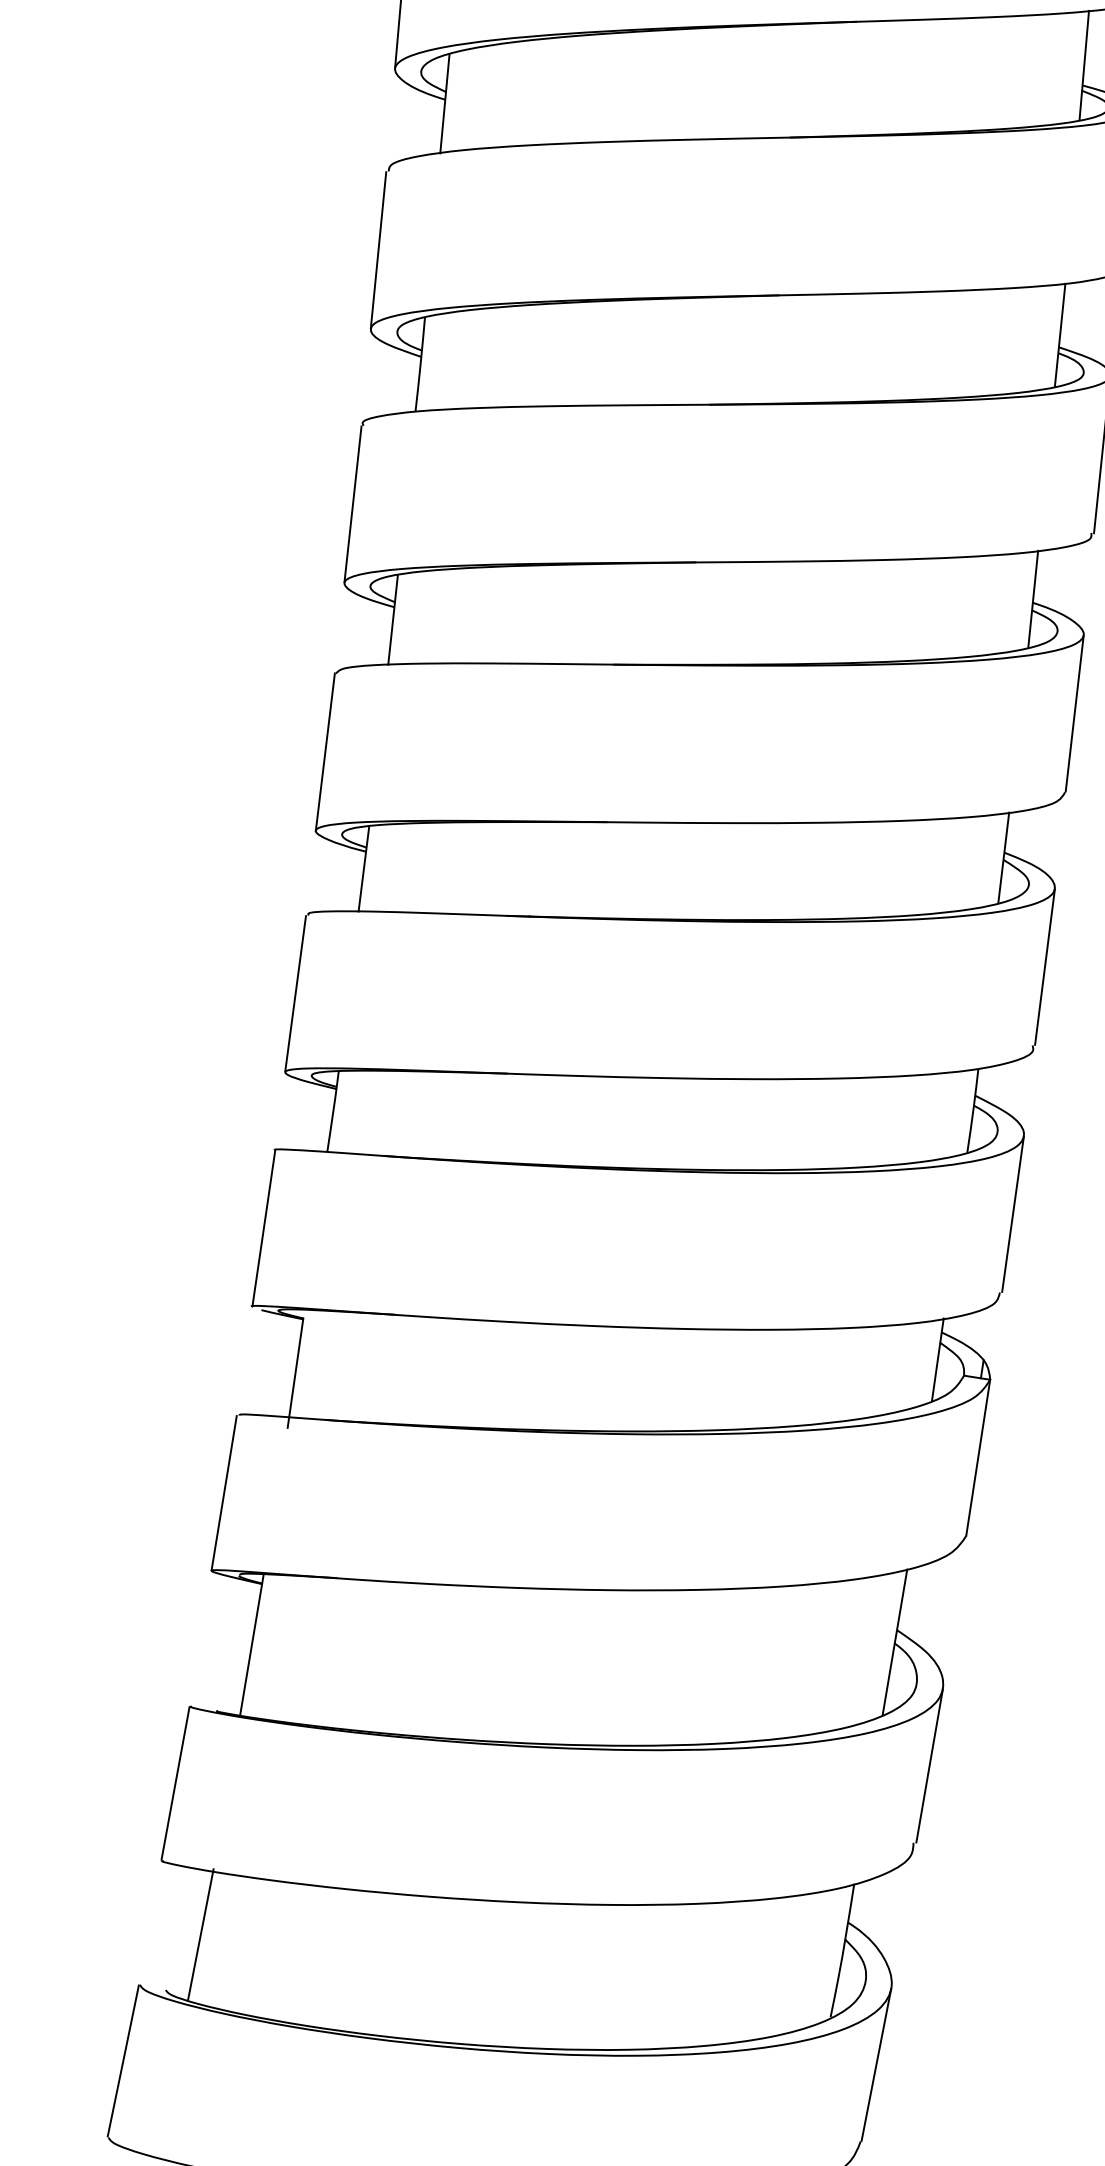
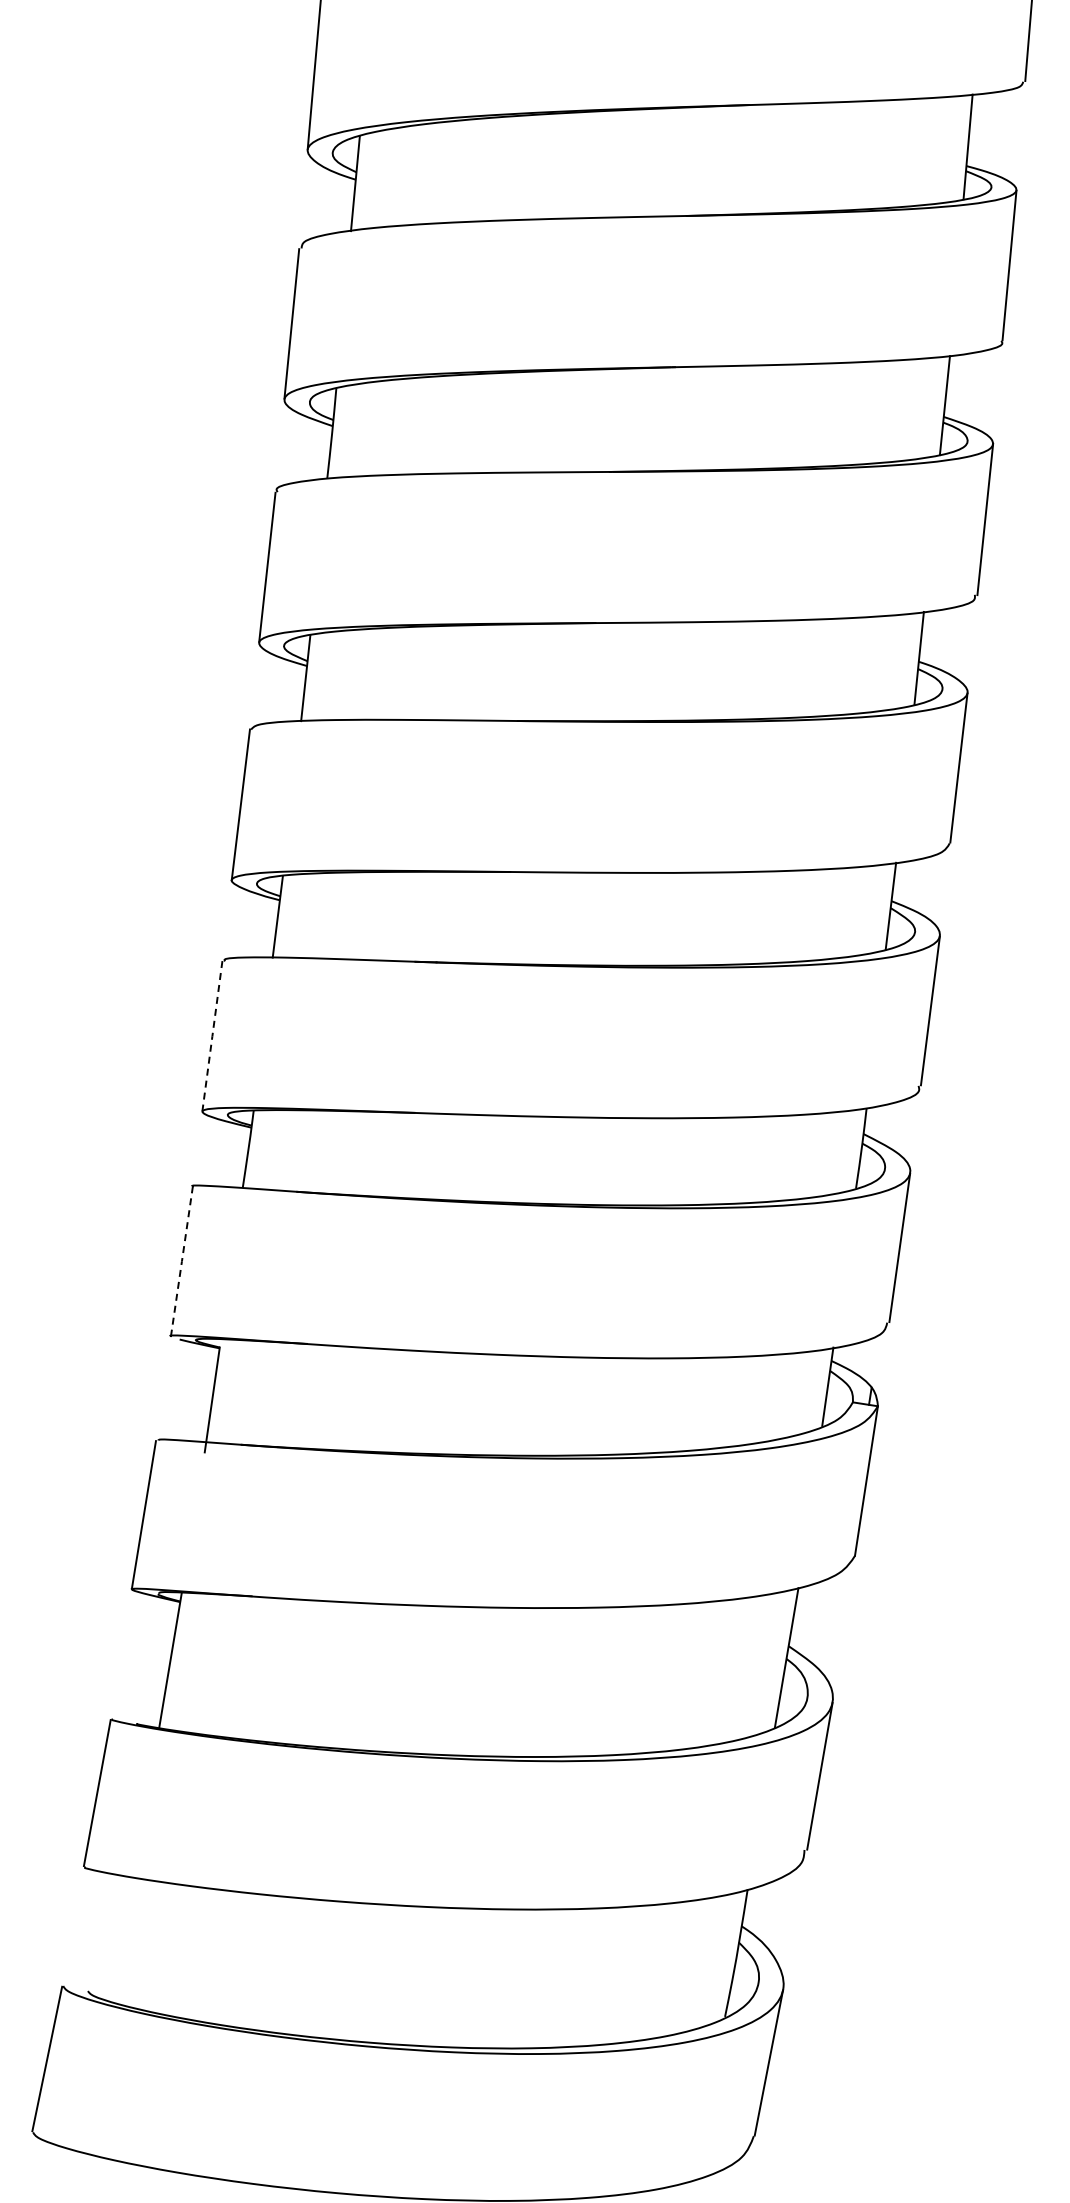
line: (295, 993) -> (212, 1036), solid -> dashed
line: (263, 1228) -> (181, 1261), solid -> dashed
line: (200, 1935) -> (121, 1938), removed

